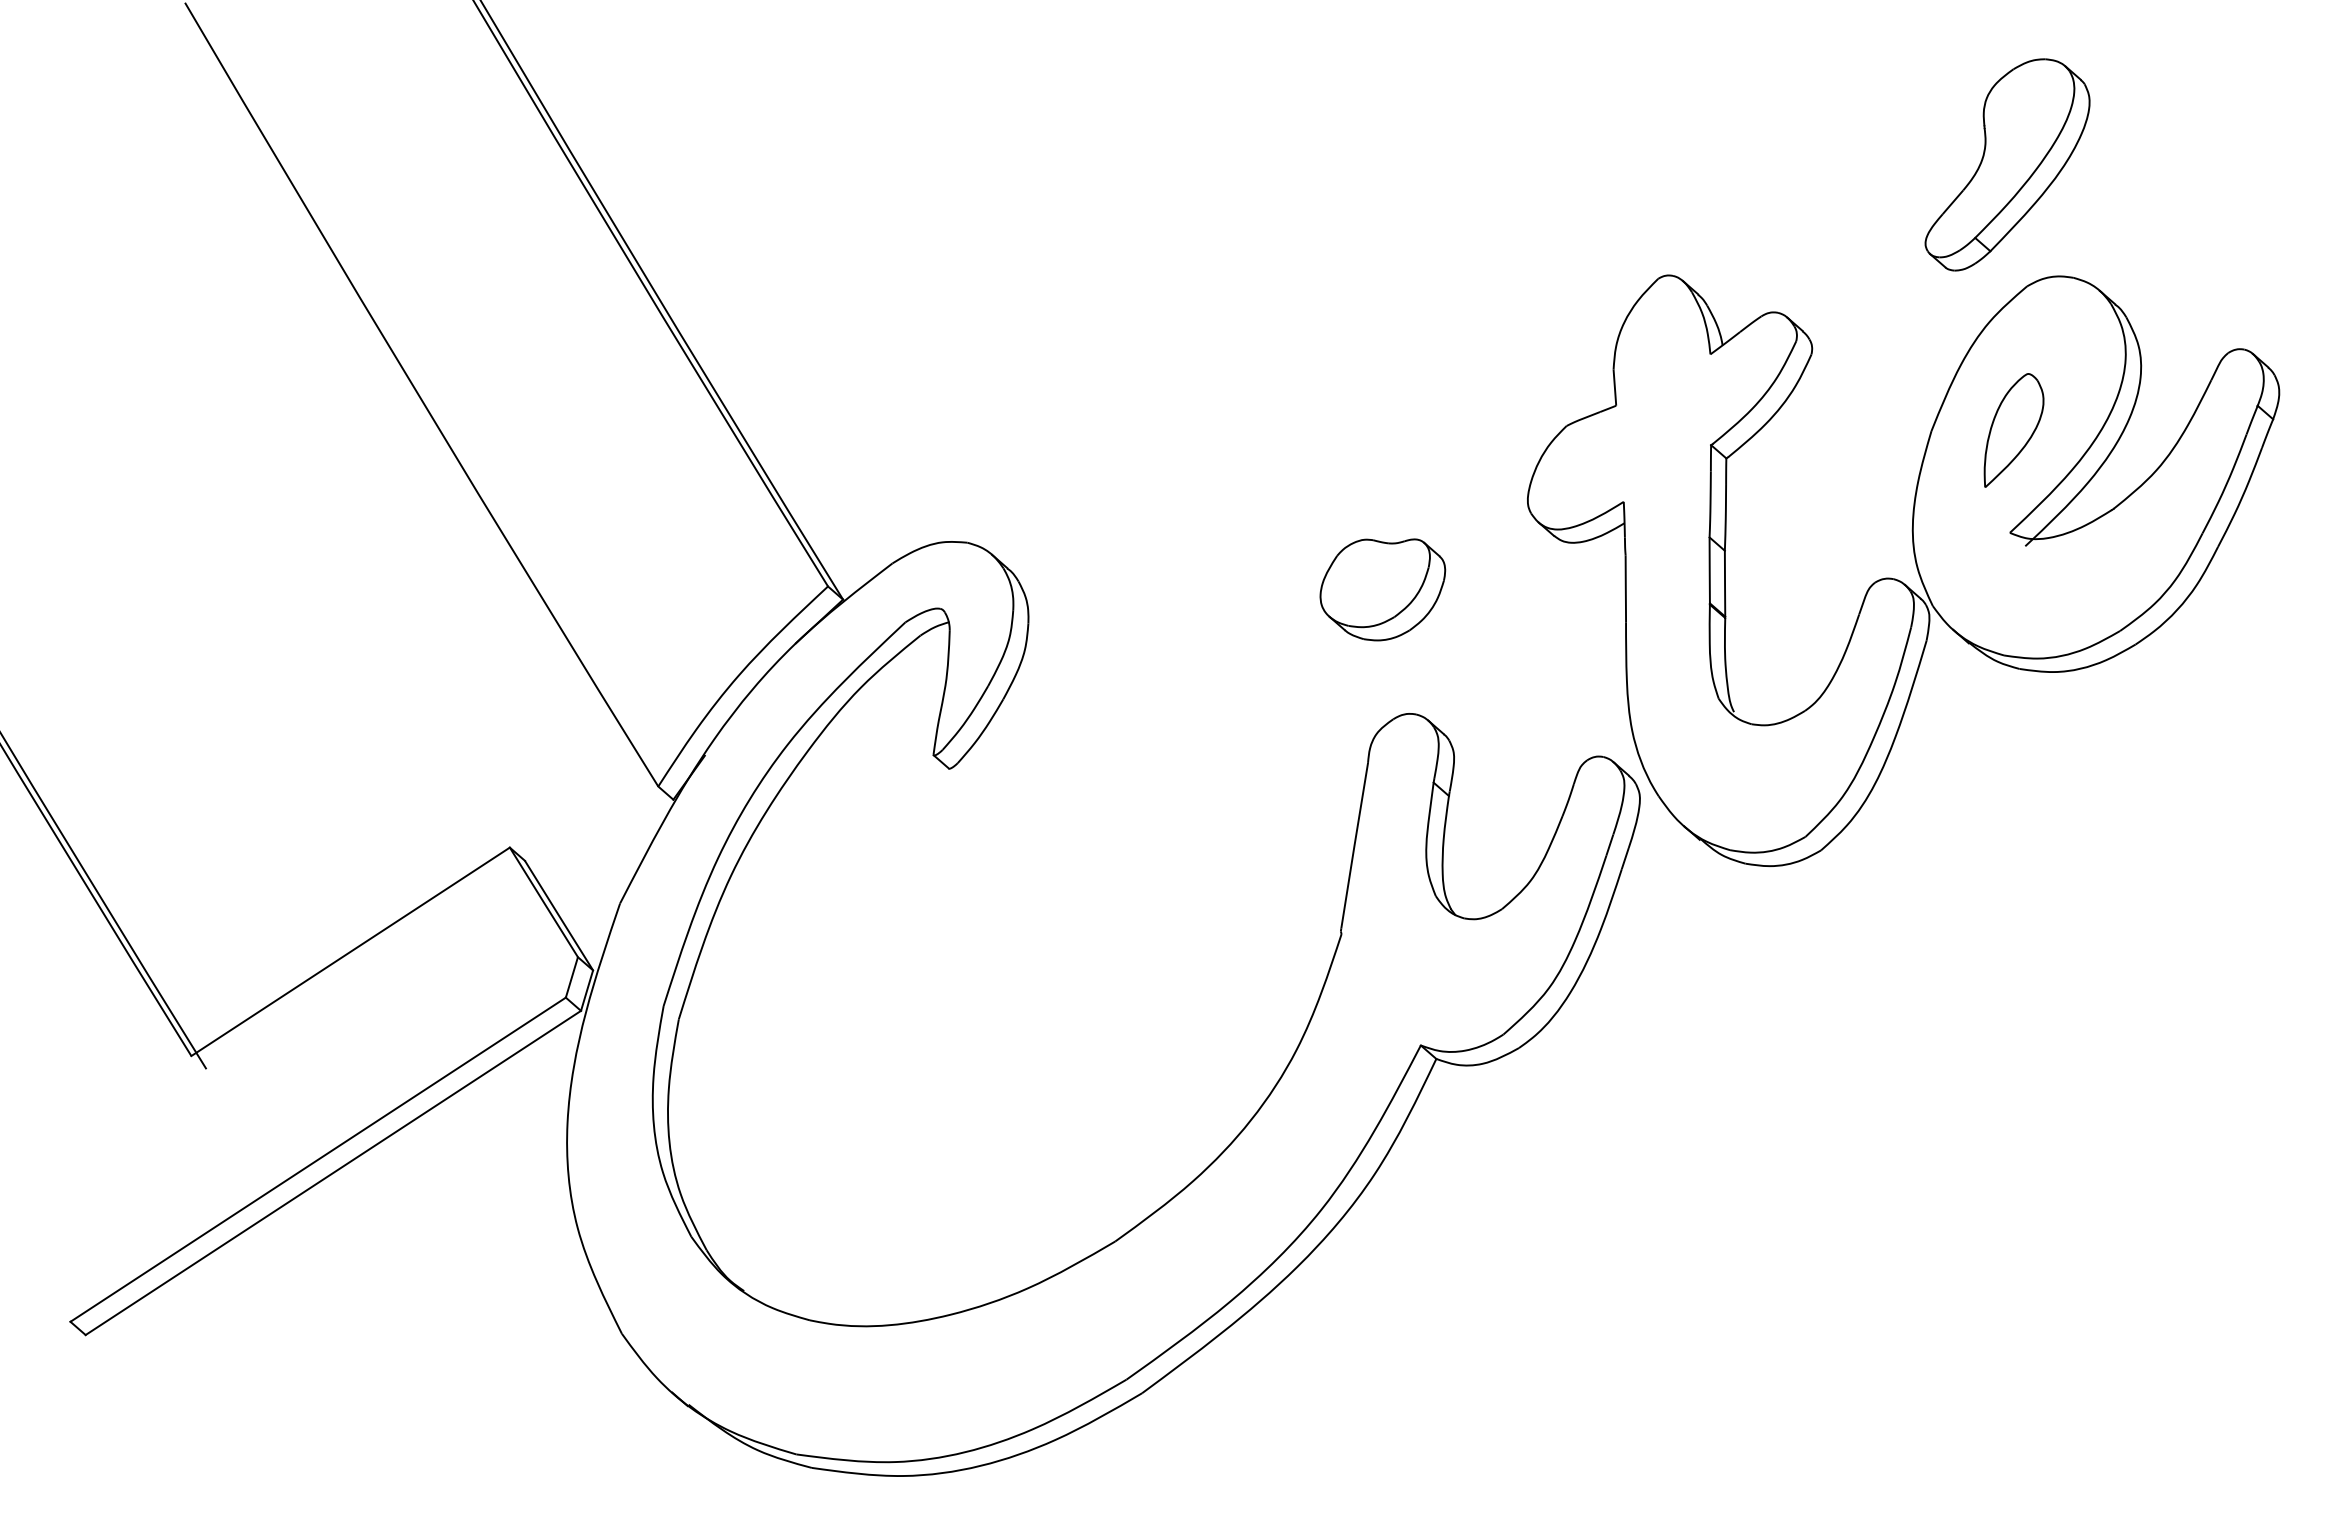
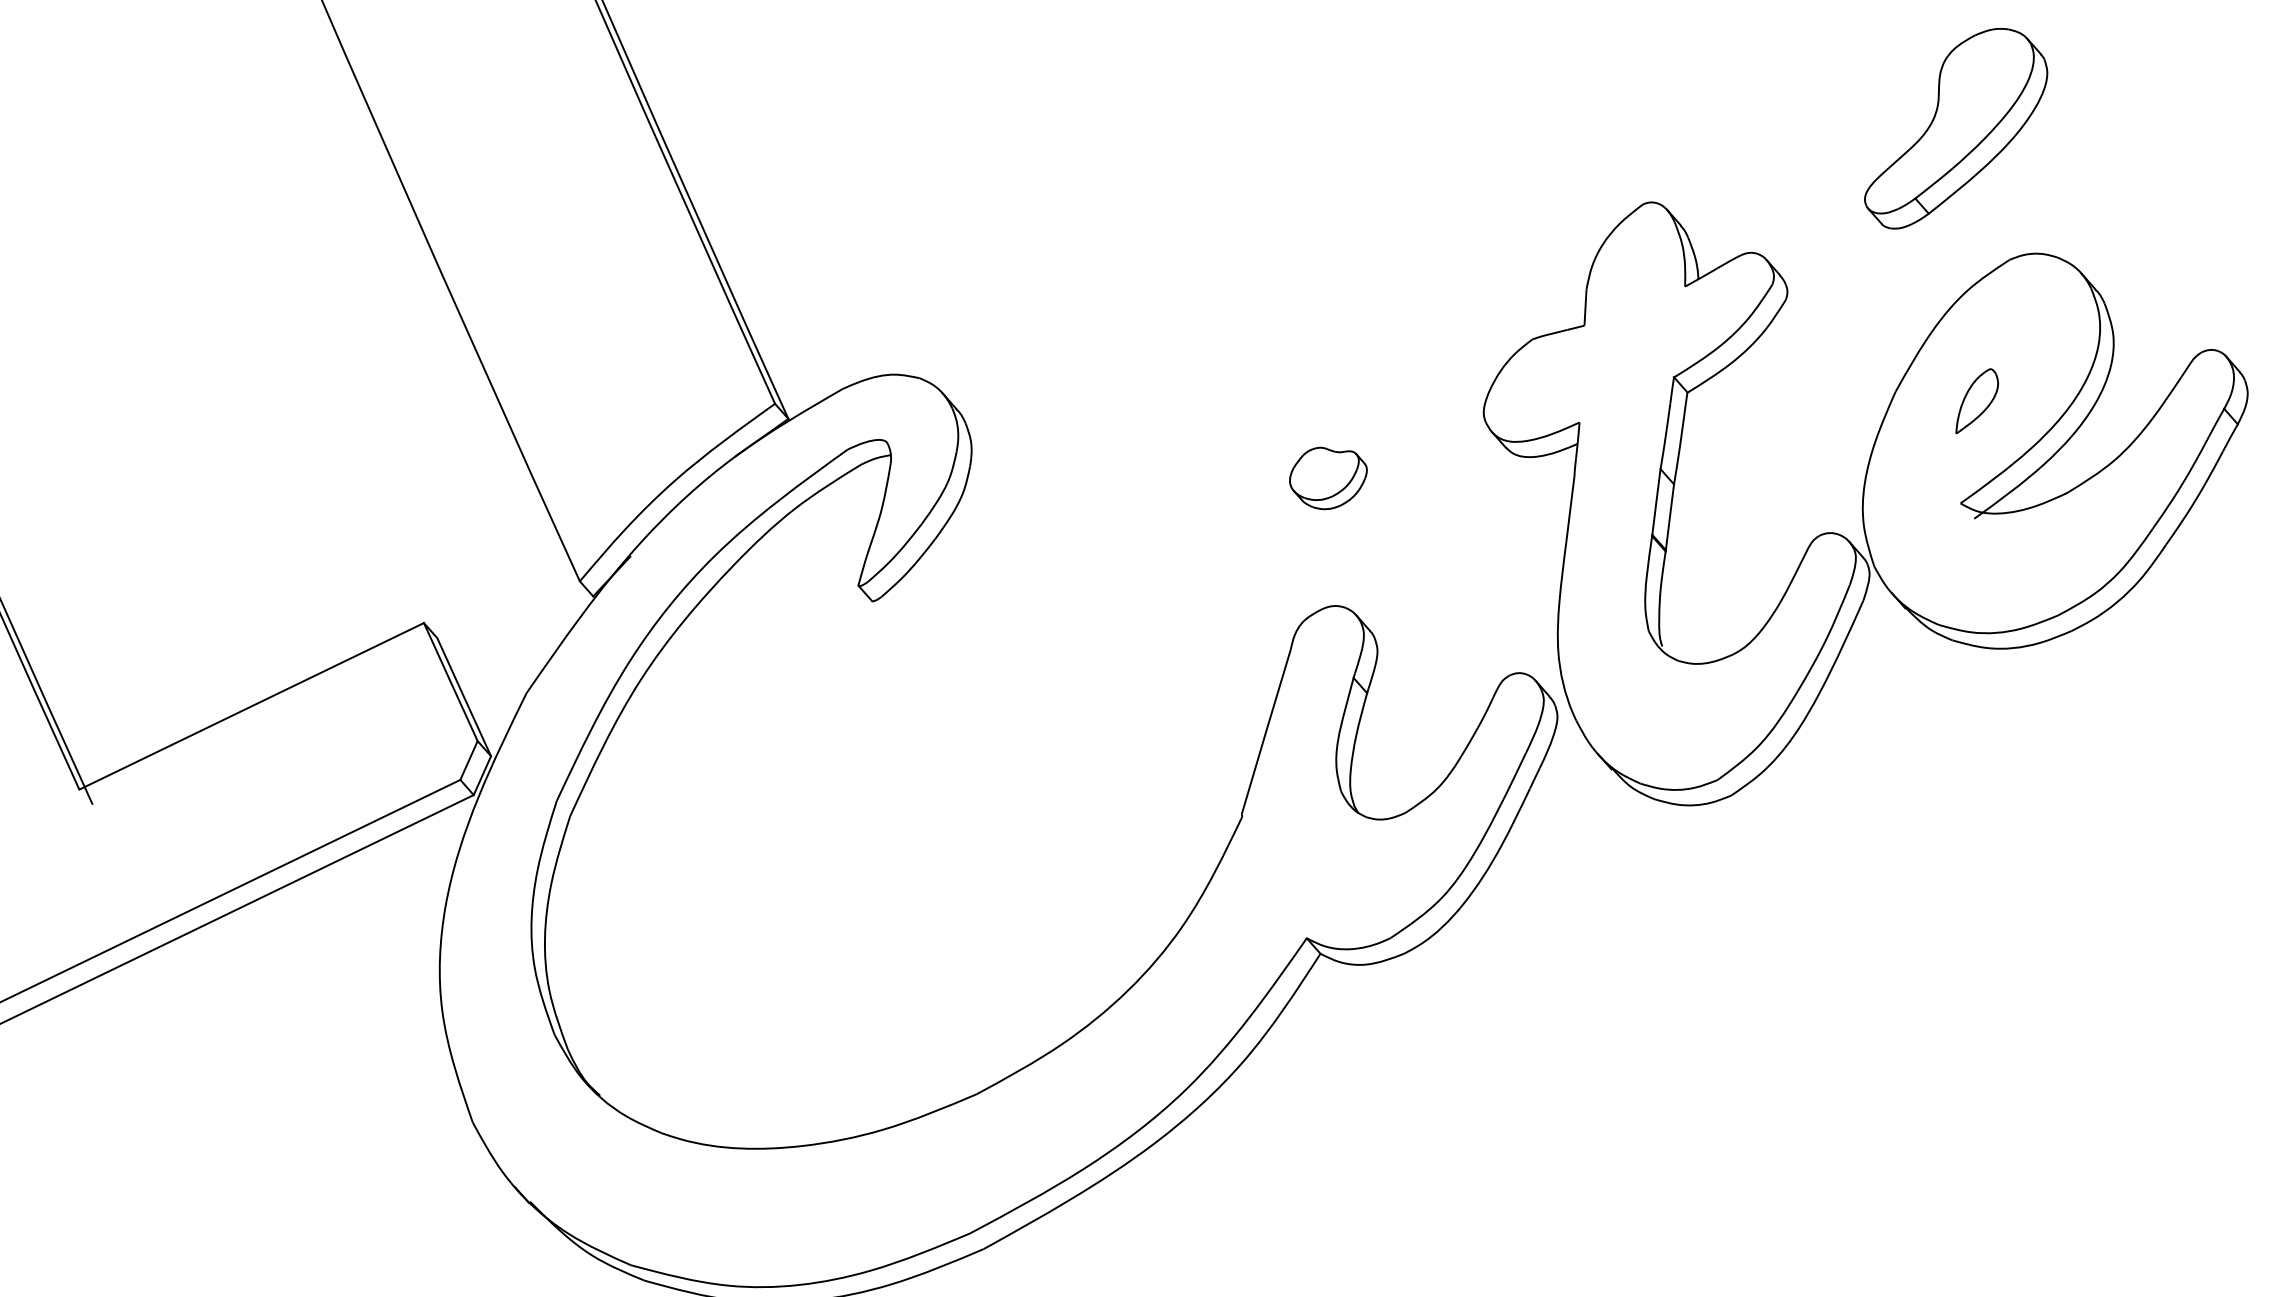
part: (2007, 164) -> (1957, 129), moved
part: (2013, 430) -> (1977, 401), size x0.6
part: (1382, 589) -> (1327, 478), size x0.6

